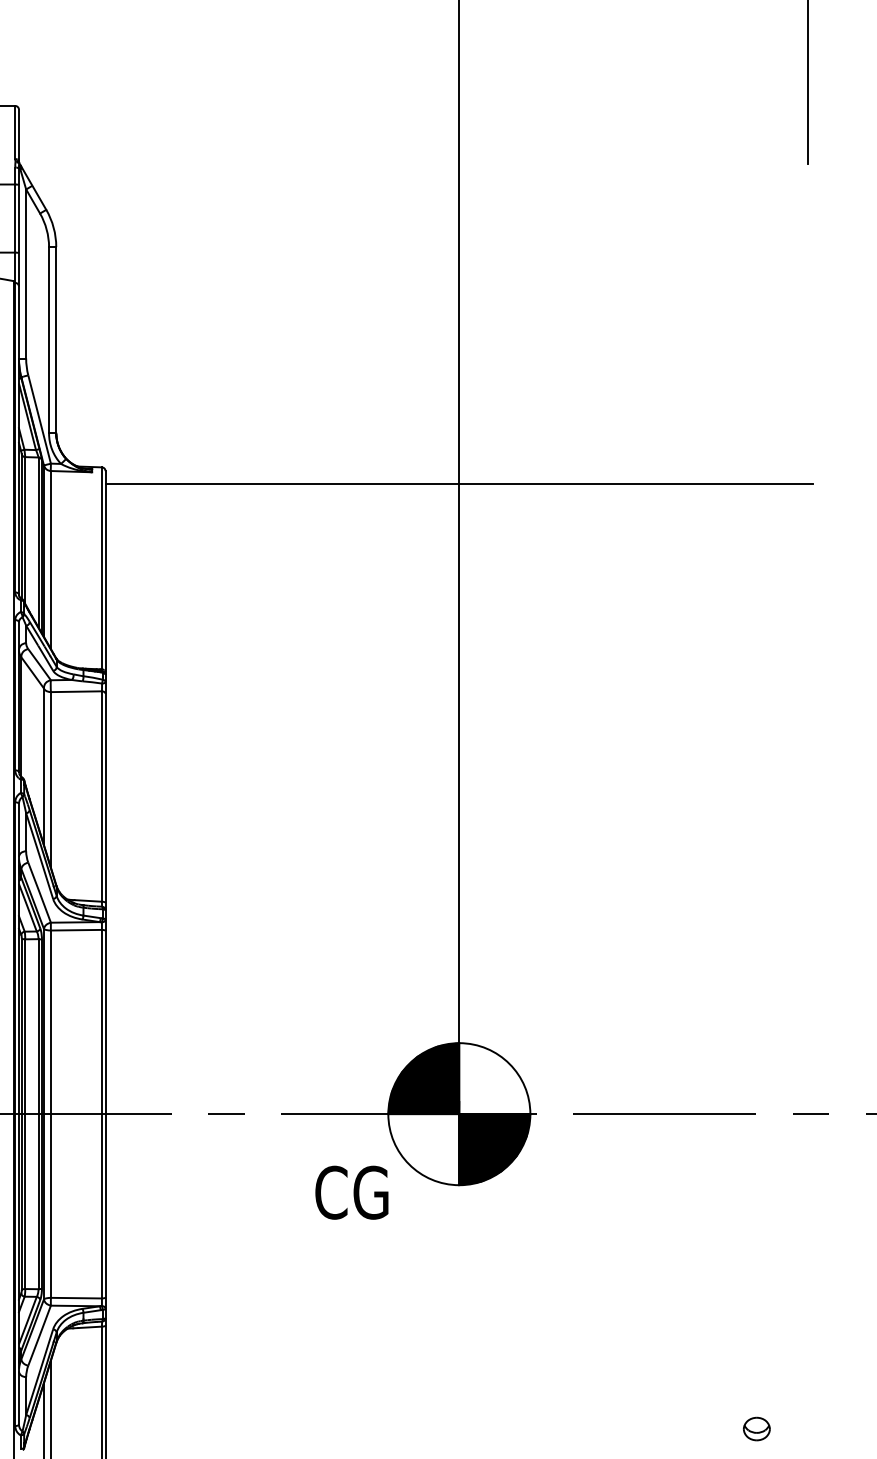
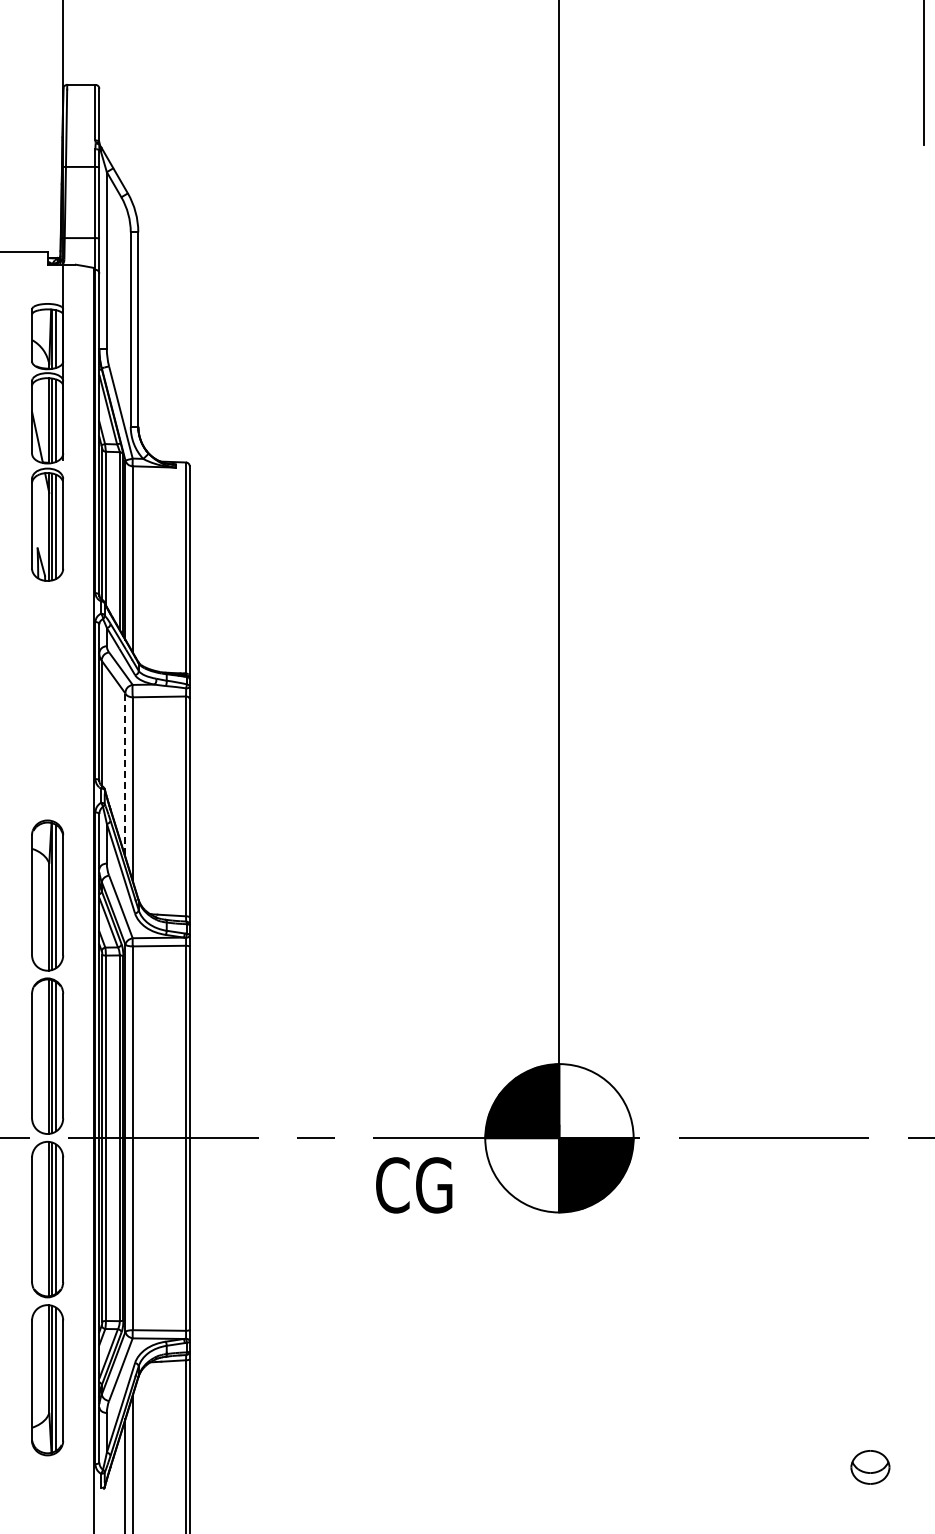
line: (459, 484) -> (559, 480), removed
line: (44, 766) -> (125, 775), solid -> dashed
text: (352, 1192) -> (414, 1185), moved
part: (756, 1428) -> (869, 1466), size x1.4

